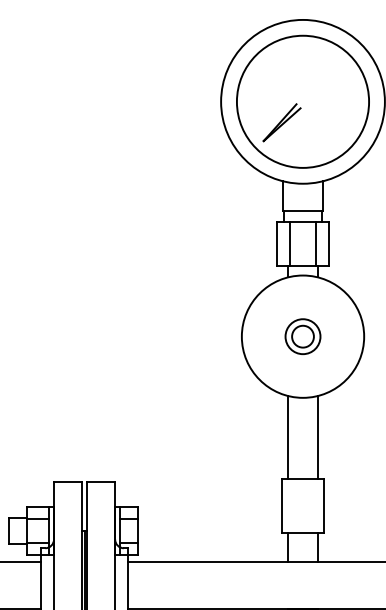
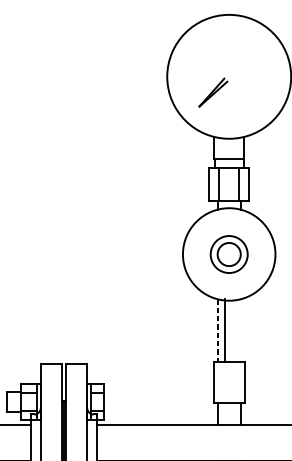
circle: (302, 101) -> (228, 76), removed
part: (302, 336) -> (228, 254), size x1.4
line: (318, 436) -> (225, 329), moved
line: (287, 437) -> (217, 330), solid -> dashed

